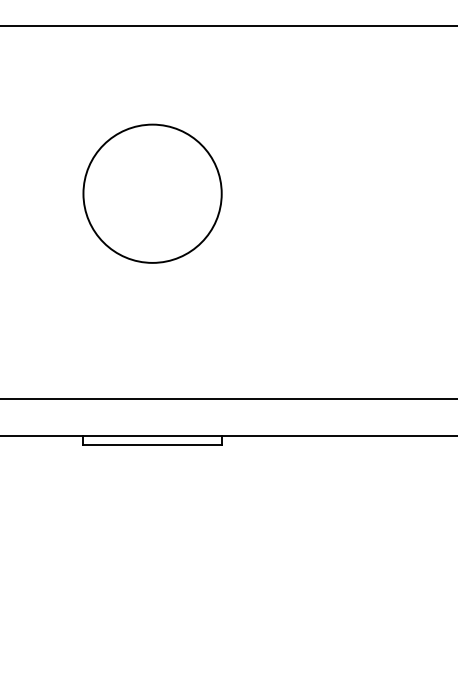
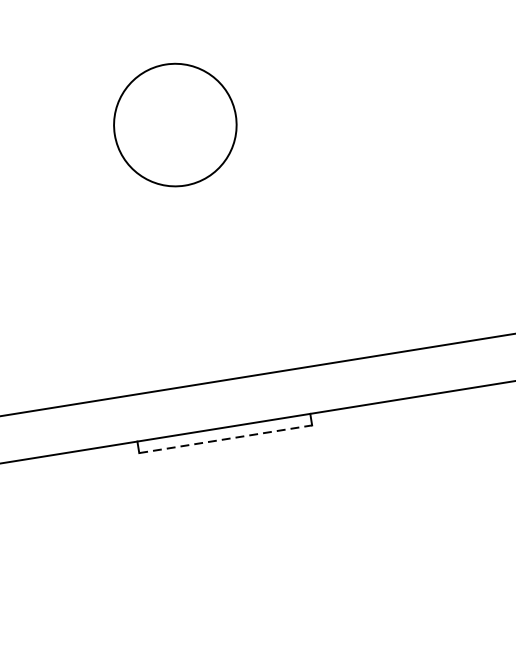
circle: (152, 193) -> (175, 124), size x0.7
line: (153, 444) -> (226, 438), solid -> dashed

